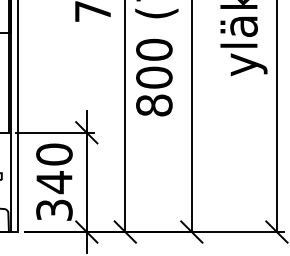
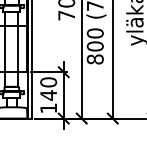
text: (54, 210) -> (48, 108), 340 -> 140

